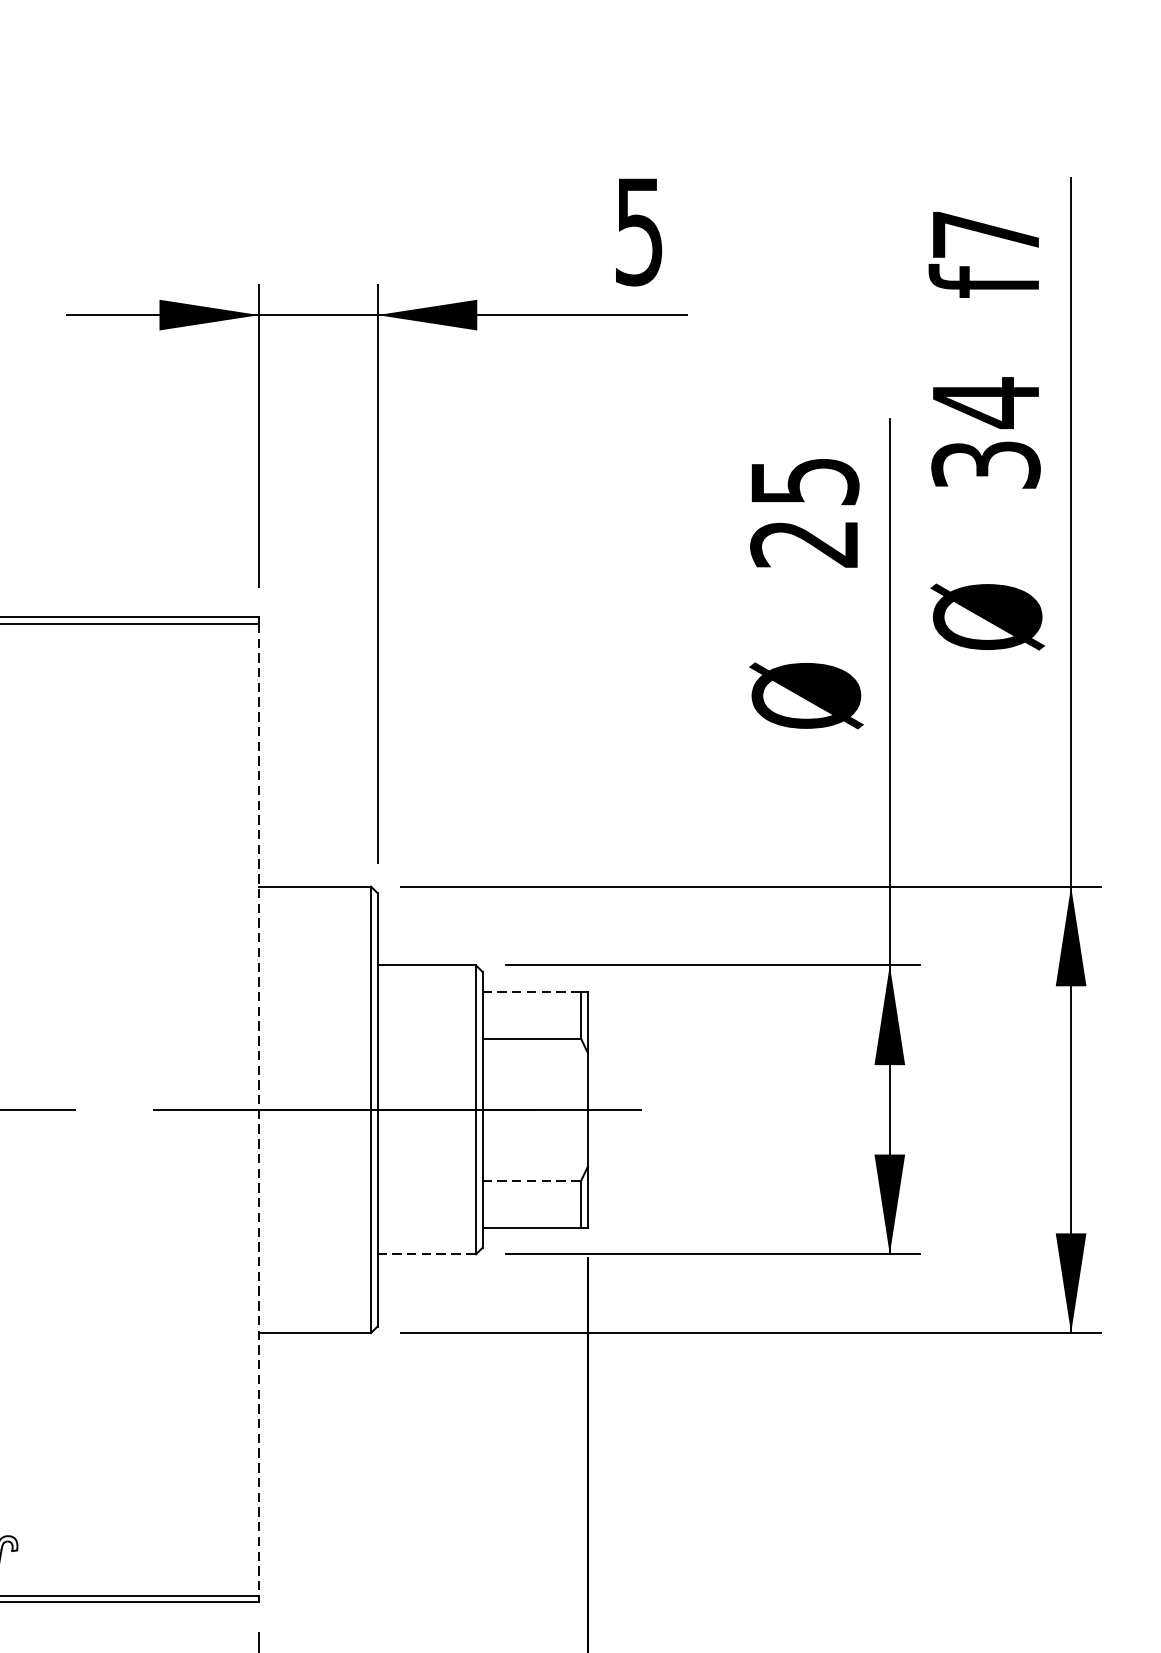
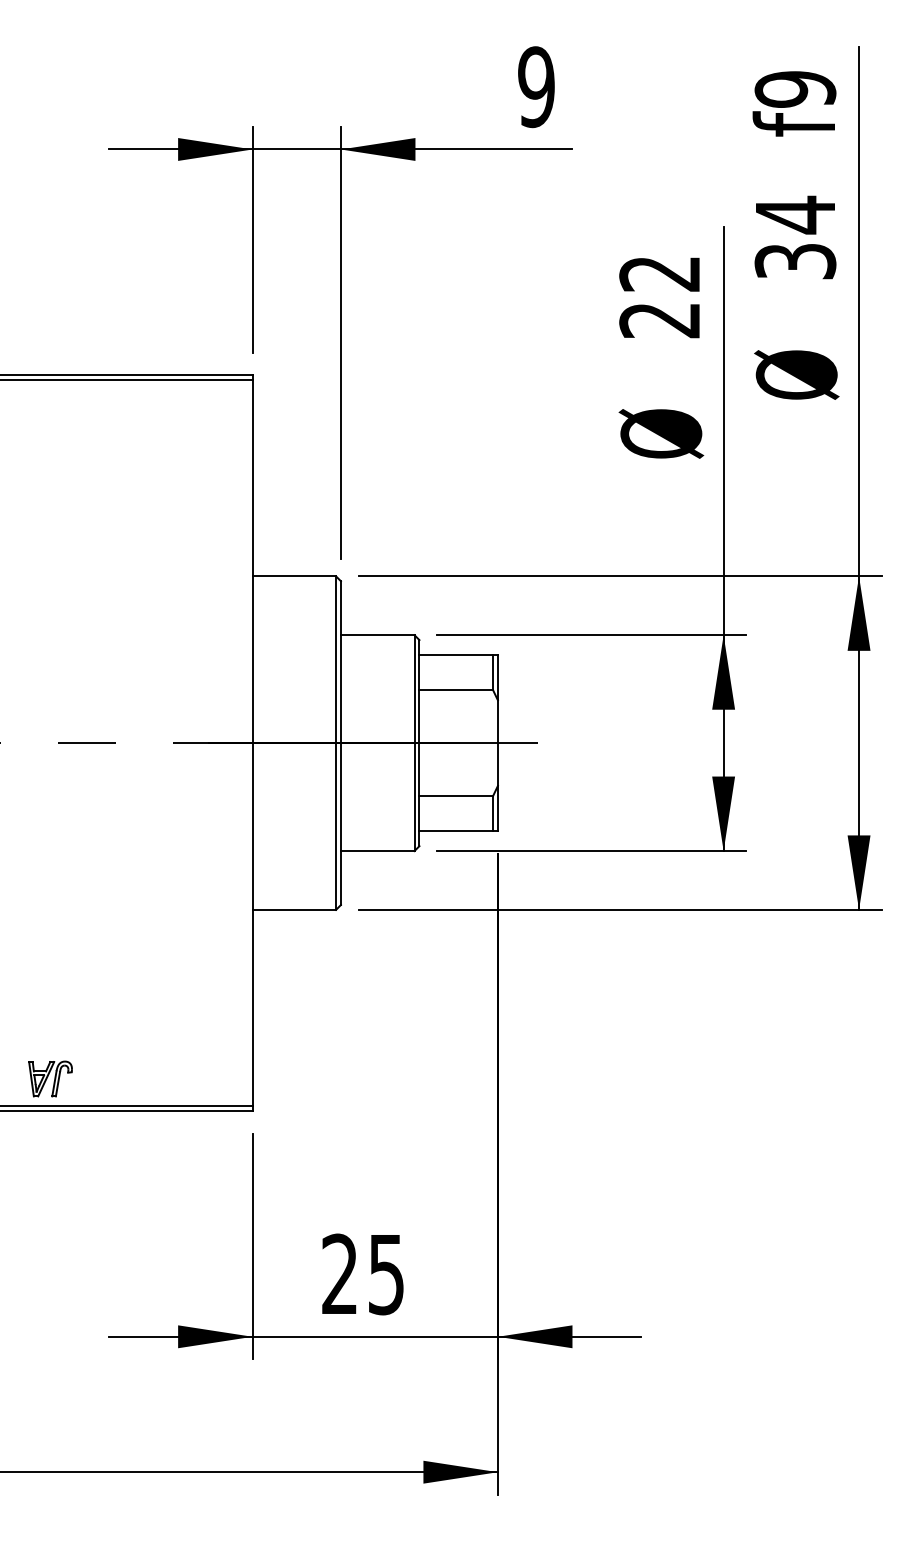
text: (639, 230) -> (536, 86), 5 -> 9
text: (986, 234) -> (795, 89), f7 -> f9
text: (805, 482) -> (660, 274), 25 -> 22
line: (532, 991) -> (456, 654), dashed -> solid
line: (259, 1110) -> (252, 743), dashed -> solid
line: (532, 1181) -> (456, 796), dashed -> solid
line: (426, 1254) -> (377, 851), dashed -> solid

